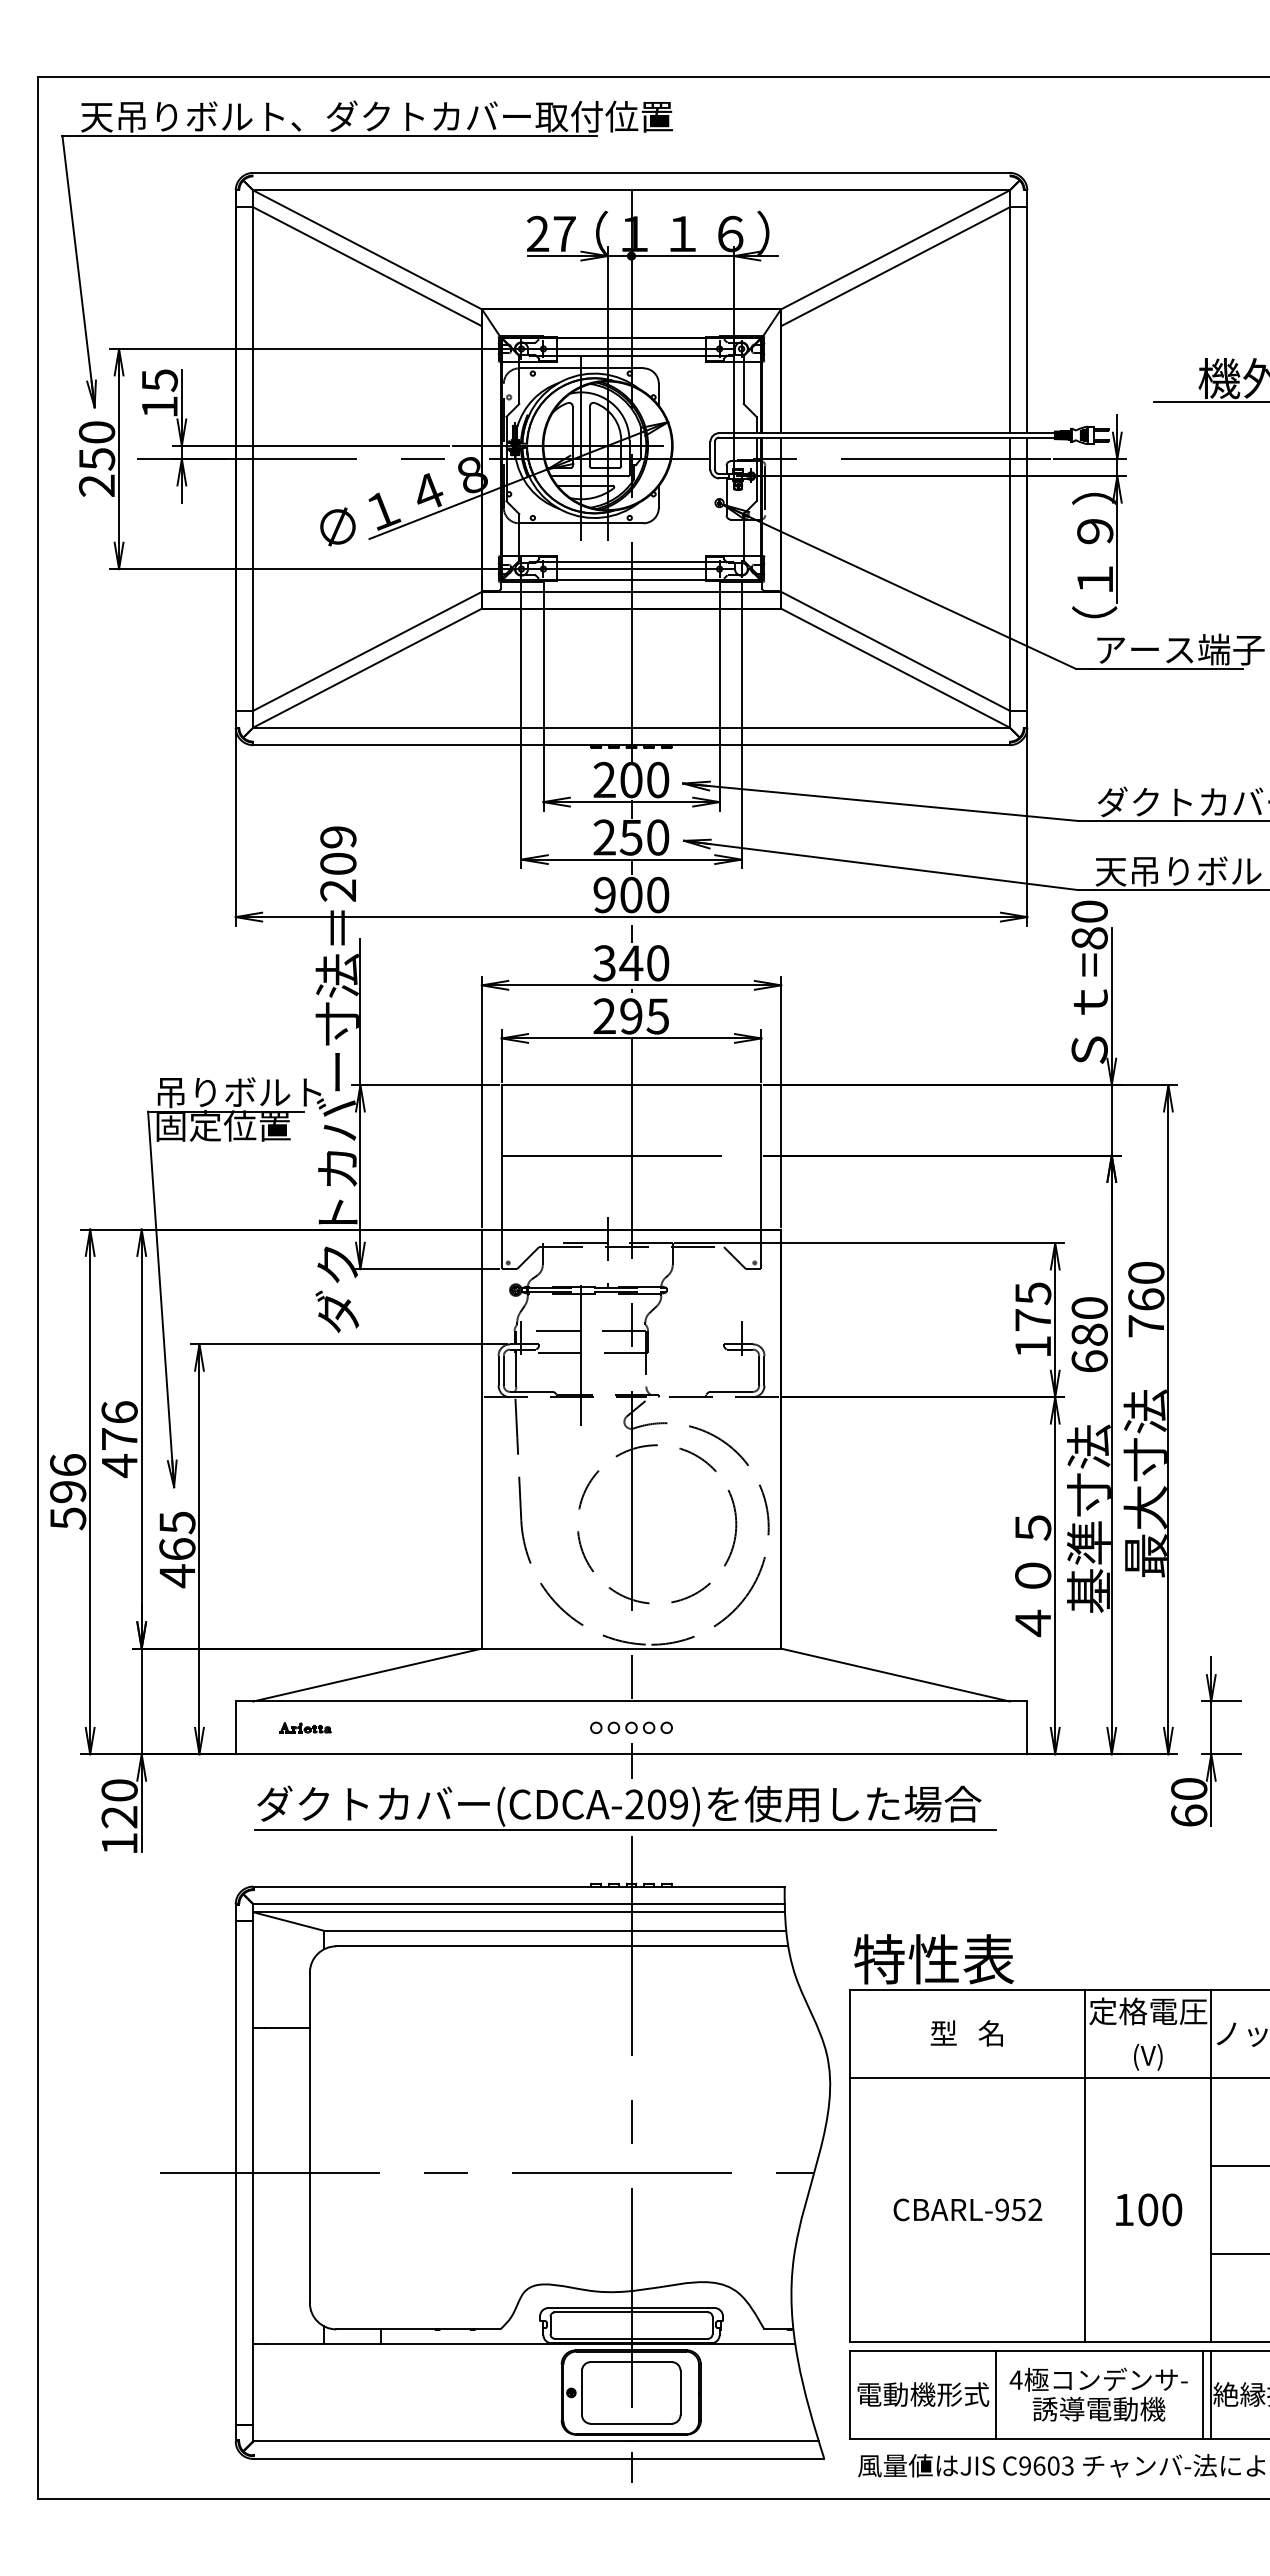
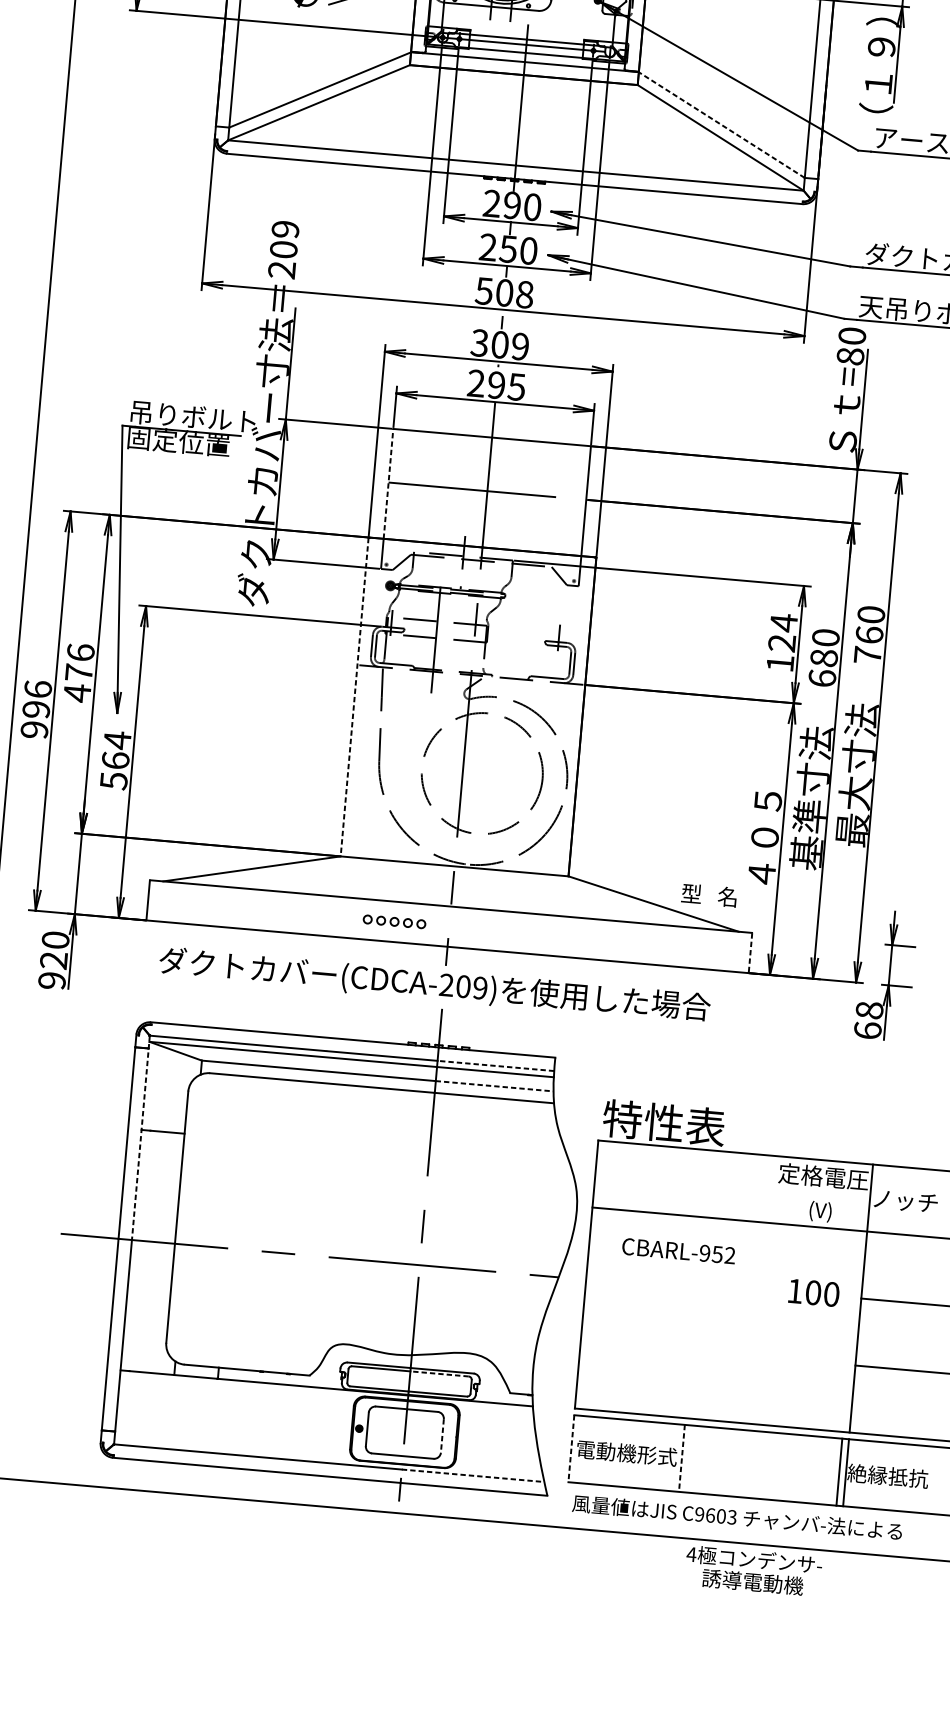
line: (895, 651) -> (721, 125), solid -> dashed
text: (631, 780) -> (512, 205), 200 -> 290
text: (631, 894) -> (504, 292), 900 -> 508
text: (644, 963) -> (510, 345), 340 -> 309
line: (501, 1156) -> (388, 483), solid -> dashed
text: (1033, 1306) -> (783, 632), 175 -> 124
line: (481, 1439) -> (354, 697), solid -> dashed
text: (68, 1518) -> (34, 729), 596 -> 996
text: (177, 1549) -> (115, 760), 465 -> 564
part: (305, 1727) -> (201, 904), removed
part: (631, 1727) -> (394, 921), moved
line: (1027, 1727) -> (750, 952), solid -> dashed
text: (1189, 1789) -> (869, 1010), 60 -> 68
line: (625, 1830) -> (437, 1004), removed
text: (119, 1843) -> (52, 980), 120 -> 920
line: (708, 1904) -> (496, 1066), solid -> dashed
line: (709, 1930) -> (495, 1086), solid -> dashed
text: (966, 2033) -> (708, 895), moved
line: (253, 2039) -> (140, 1138), solid -> dashed
line: (1085, 2165) -> (765, 1289), removed
text: (967, 2209) -> (678, 1250), moved
text: (1149, 2209) -> (814, 1292), moved
line: (669, 2312) -> (439, 1374), solid -> dashed
line: (680, 2393) -> (442, 1436), solid -> dashed
text: (1098, 2394) -> (753, 1570), moved
line: (850, 2395) -> (571, 1449), solid -> dashed
line: (995, 2395) -> (681, 1458), solid -> dashed
line: (725, 2441) -> (473, 1475), solid -> dashed

